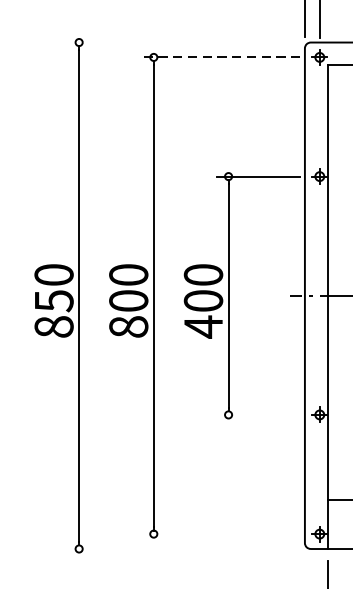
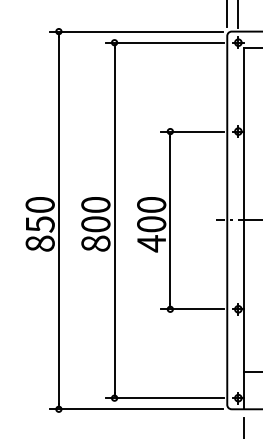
line: (183, 42) -> (136, 31), added
line: (220, 57) -> (164, 42), dashed -> solid
line: (258, 415) -> (192, 309), added
line: (220, 534) -> (164, 398), added
line: (183, 549) -> (136, 409), added

